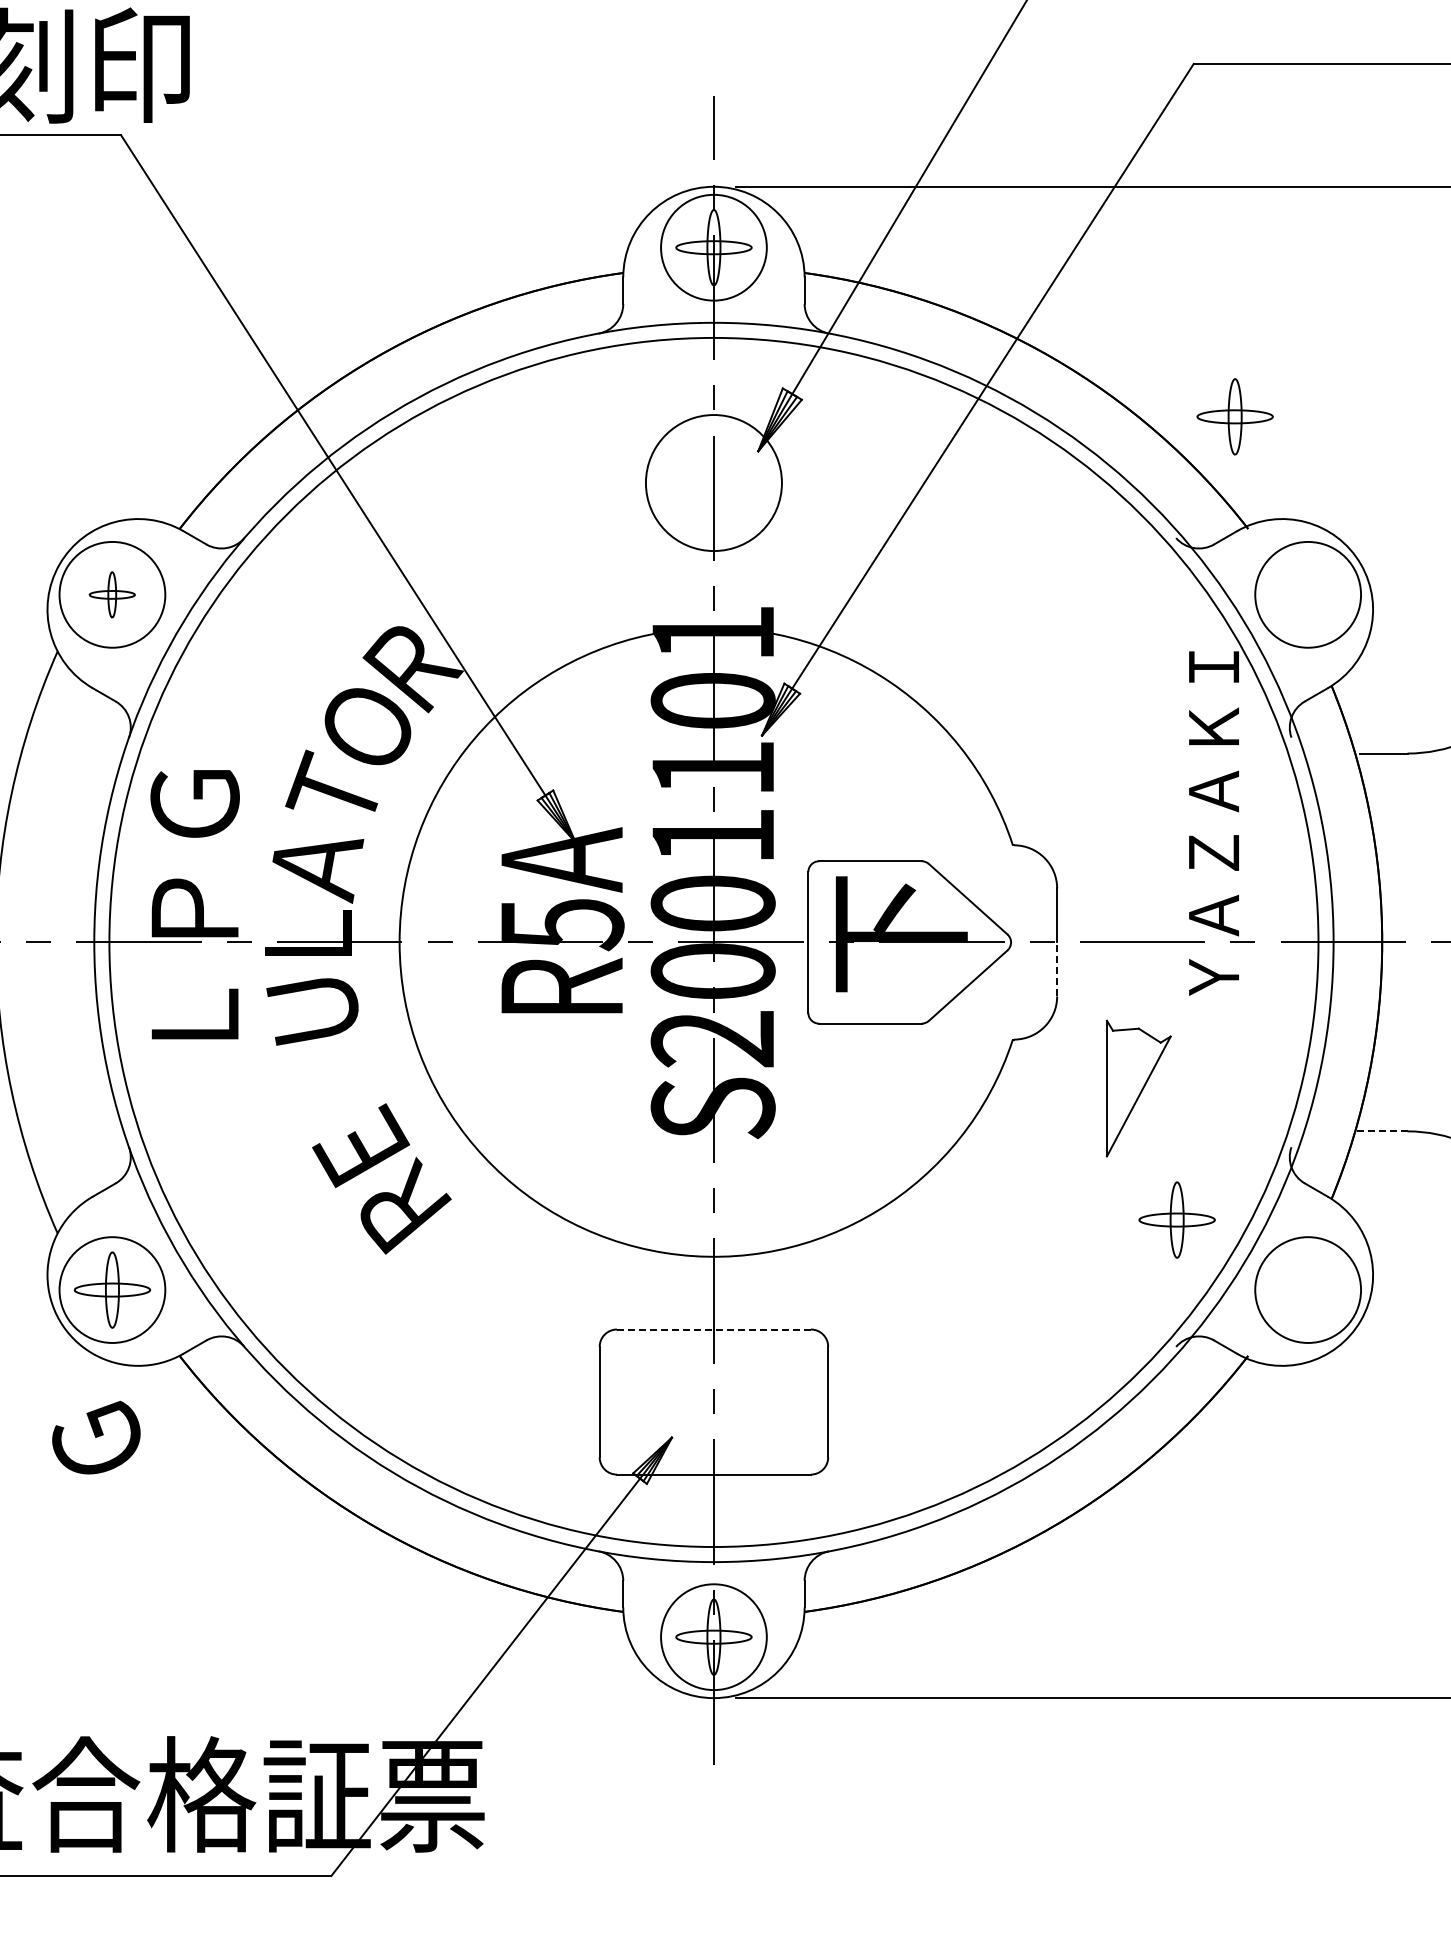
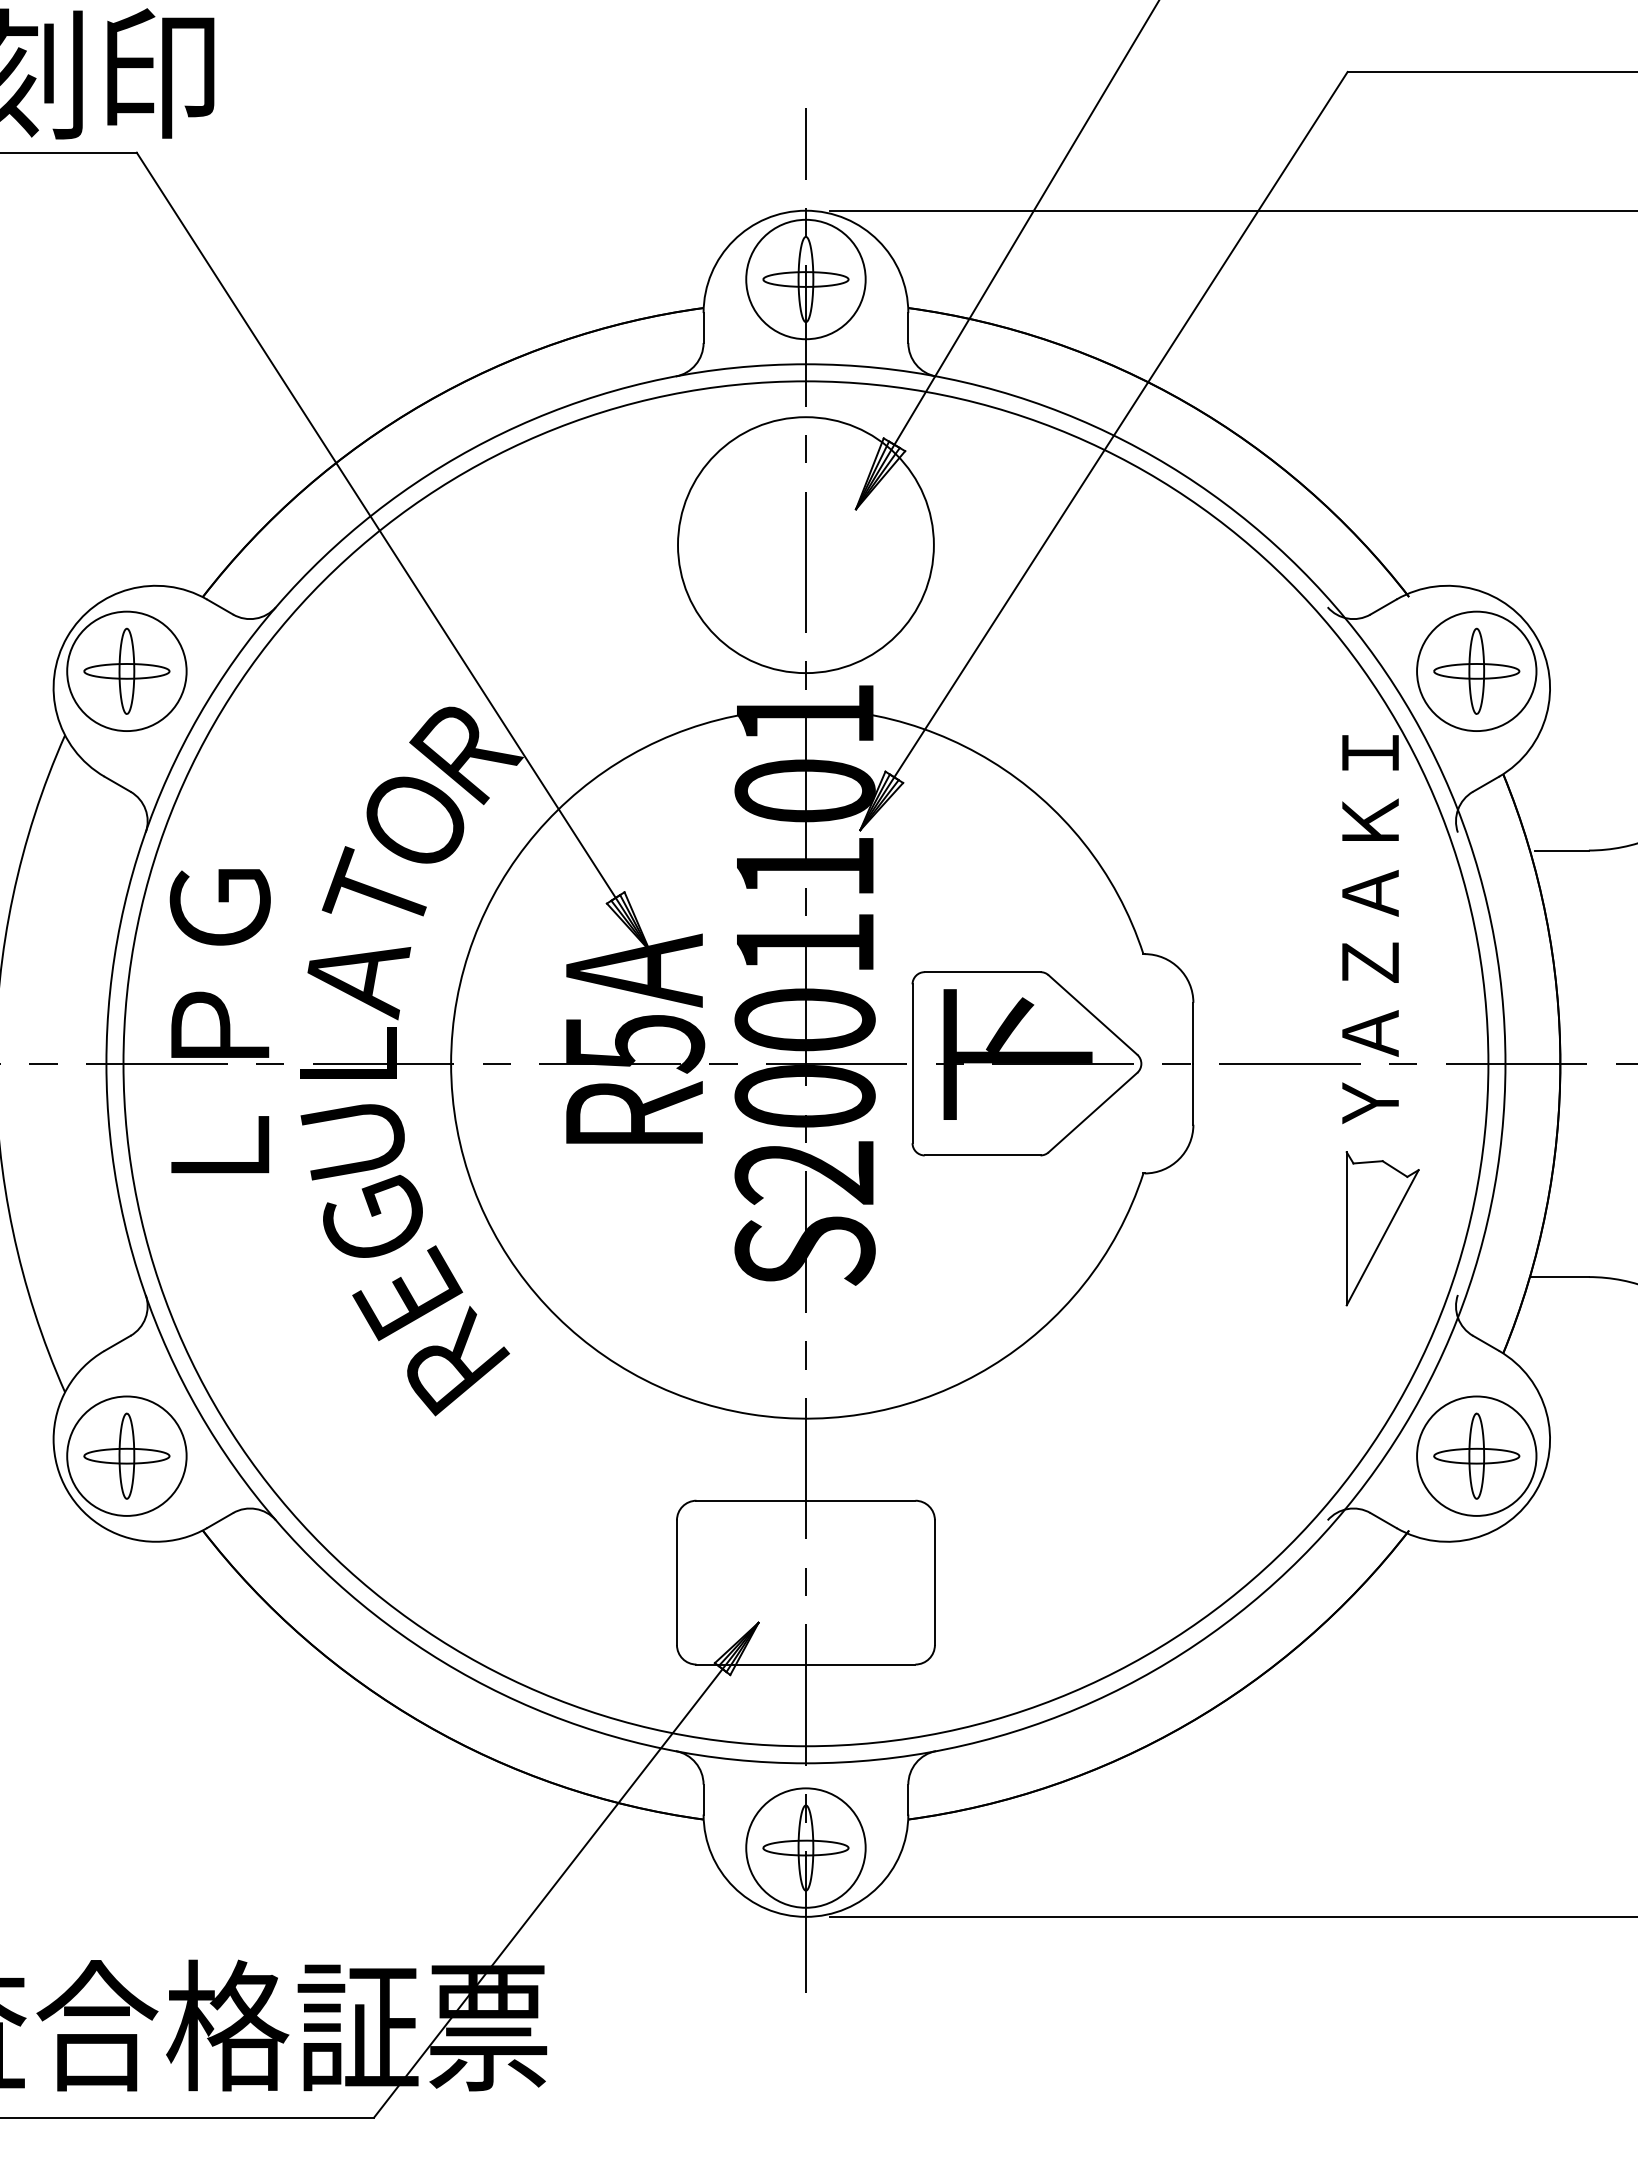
part: (1234, 416) -> (1476, 670), moved
circle: (713, 482) -> (805, 544), size x1.67
part: (111, 594) -> (125, 670), size x1.67
line: (1057, 969) -> (1193, 1094), dashed -> solid
part: (1138, 1088) -> (1382, 1228), moved
line: (1380, 1131) -> (1558, 1277), dashed -> solid
part: (1176, 1219) -> (1476, 1455), moved
line: (713, 1329) -> (805, 1500), dashed -> solid
text: (96, 1437) -> (373, 1216), moved

